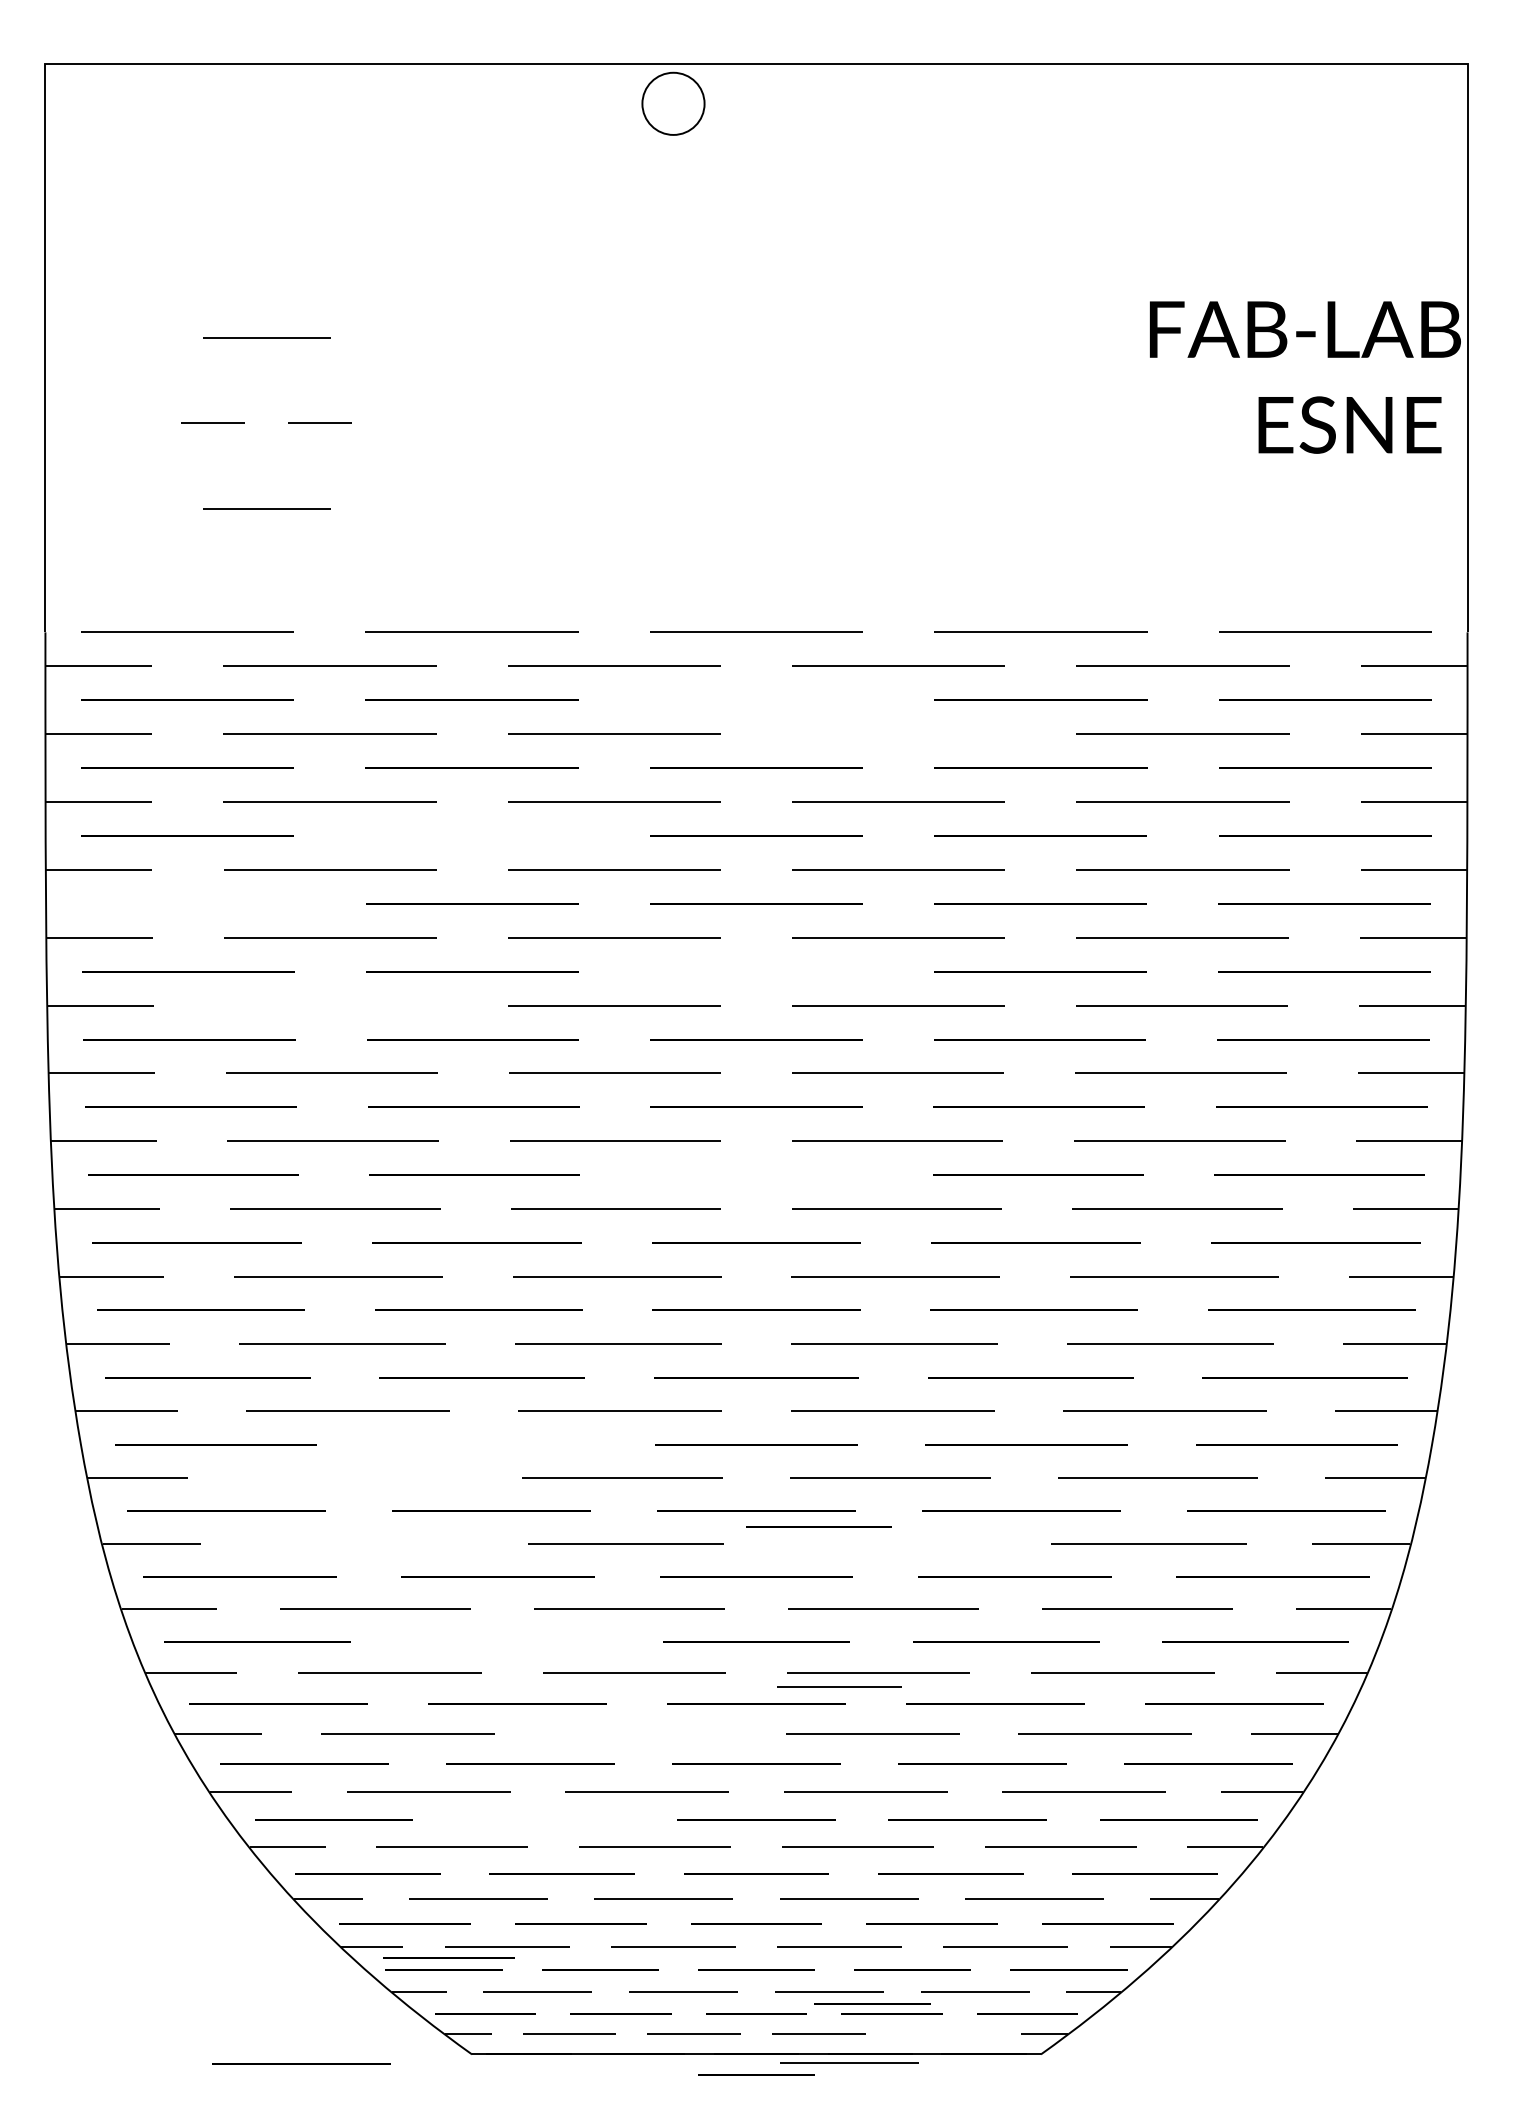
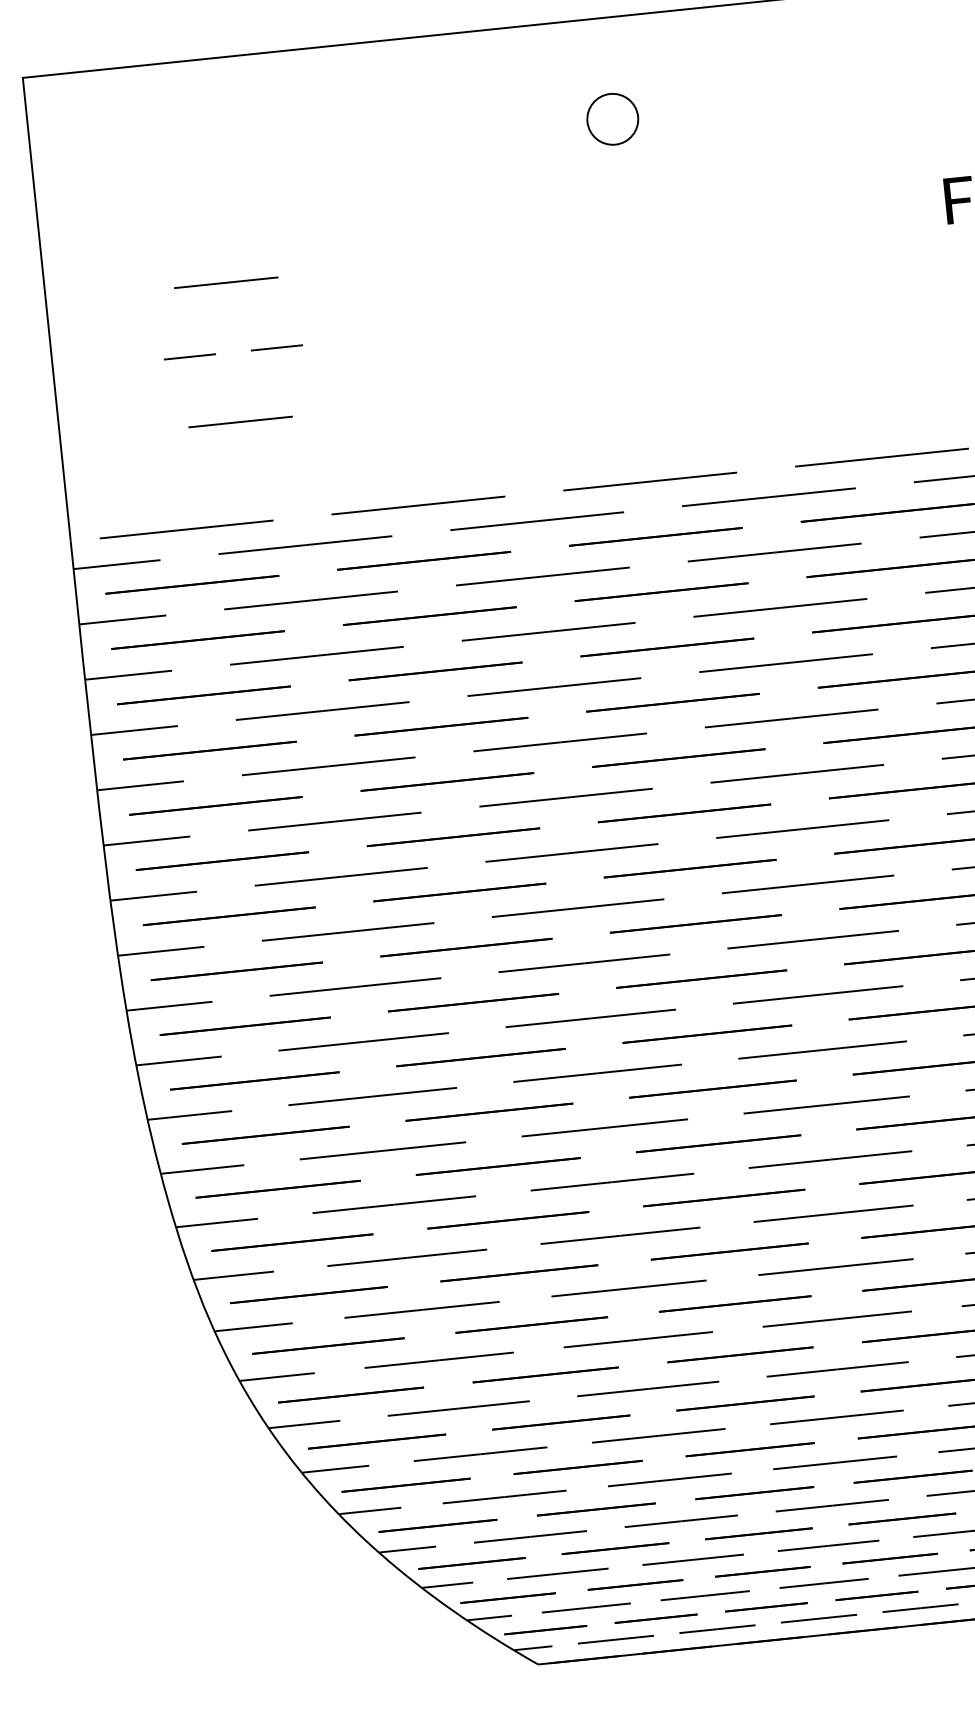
part: (673, 103) -> (612, 119), moved
line: (756, 699) -> (655, 536), added
line: (898, 733) -> (774, 552), added
line: (472, 835) -> (435, 671), added
line: (188, 903) -> (210, 750), added
line: (756, 971) -> (678, 757), added
line: (330, 1005) -> (334, 821), added
line: (756, 1174) -> (695, 923), added
line: (486, 1444) -> (498, 1166), added
line: (354, 1477) -> (393, 1204), added
line: (818, 1526) -> (776, 1205), removed
line: (363, 1543) -> (406, 1257), added
line: (886, 1543) -> (832, 1213), added
line: (506, 1641) -> (531, 1325), added
line: (839, 1686) -> (806, 1333), removed
line: (639, 1733) -> (647, 1388), added
line: (545, 1819) -> (578, 1466), added
line: (448, 1957) -> (510, 1587), removed
line: (872, 2003) -> (860, 1589), removed
line: (943, 2033) -> (920, 1607), added
line: (849, 2062) -> (846, 1639), removed
line: (301, 2063) -> (399, 1686), removed
line: (756, 2074) -> (771, 1656), removed

